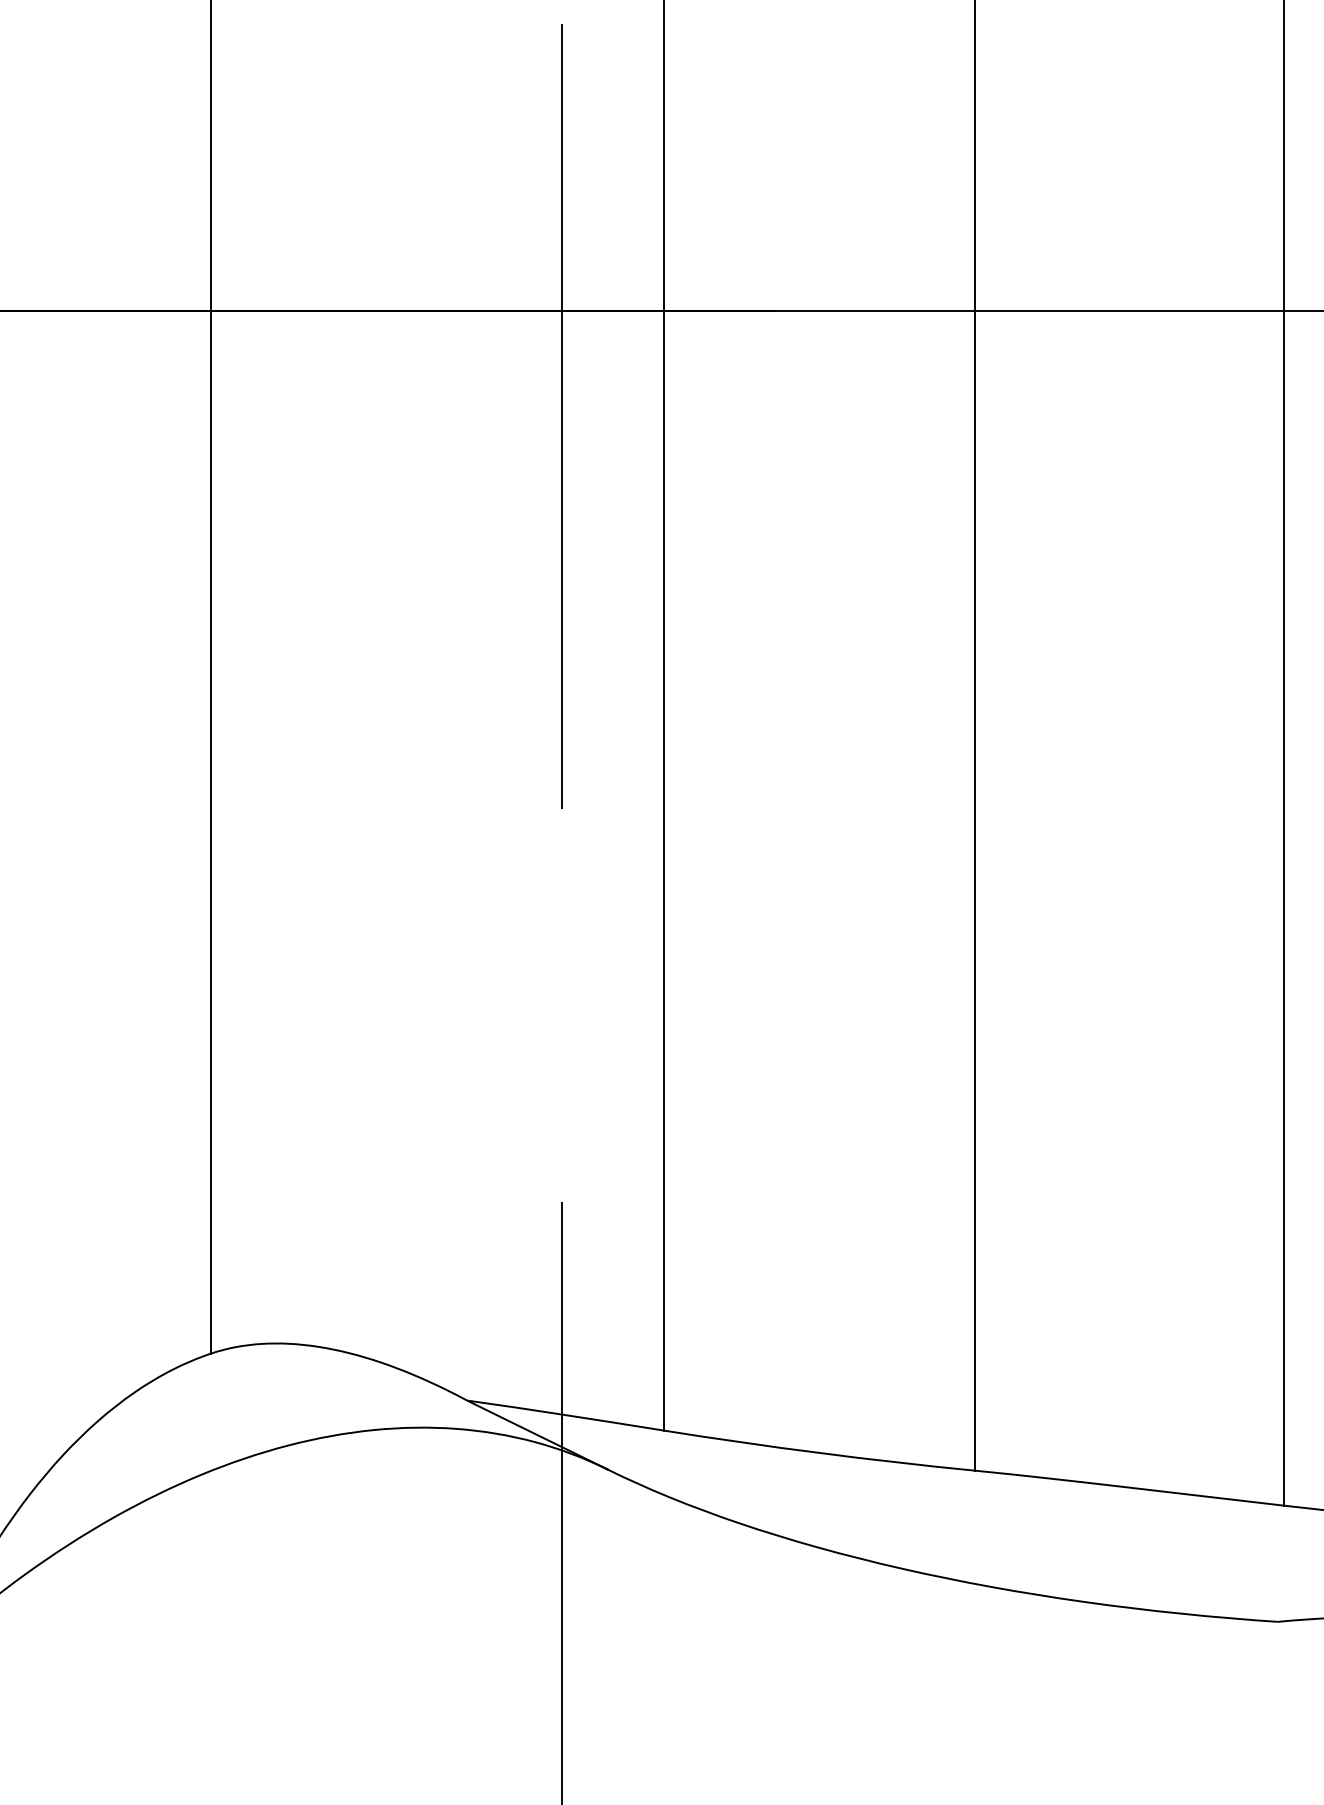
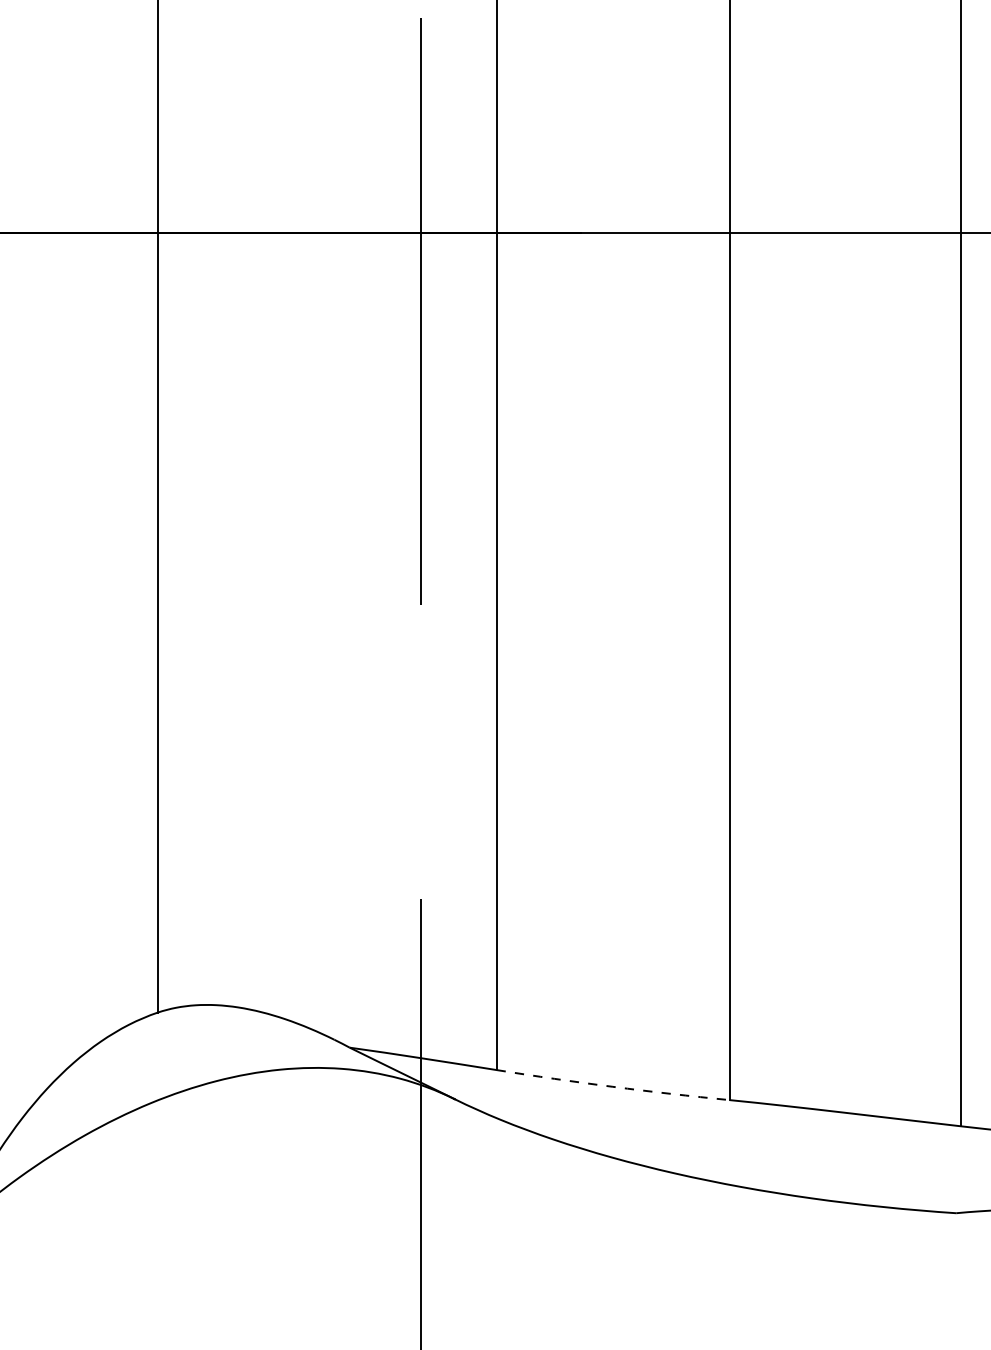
arc: (818, 1452) -> (612, 1086), solid -> dashed

